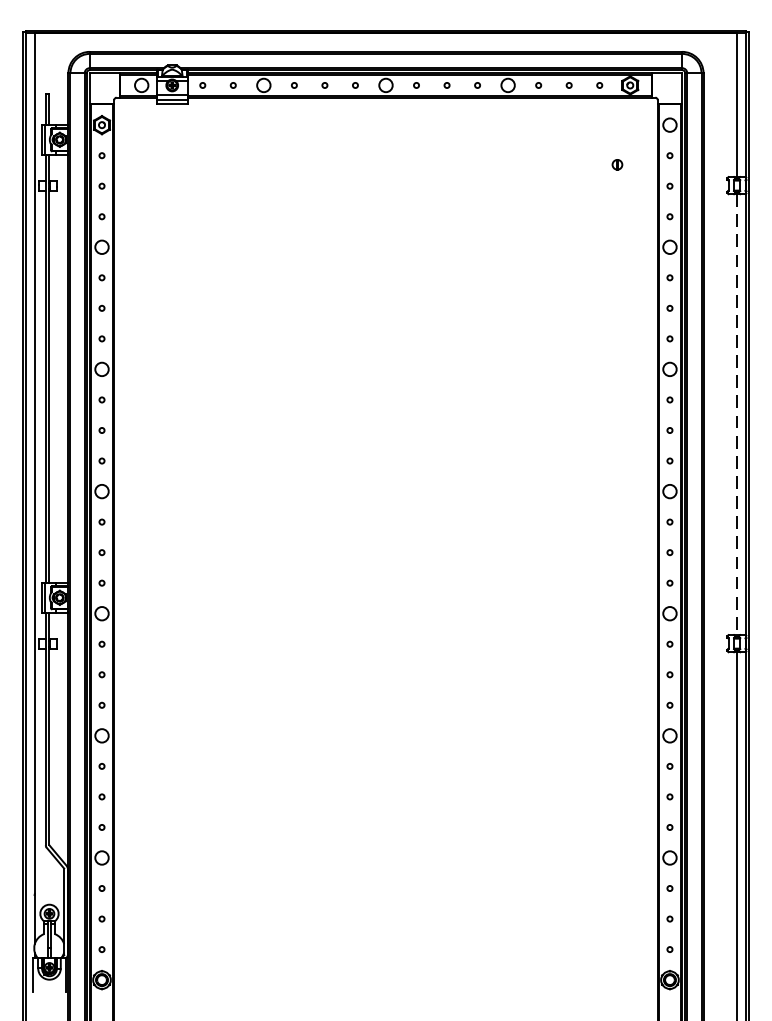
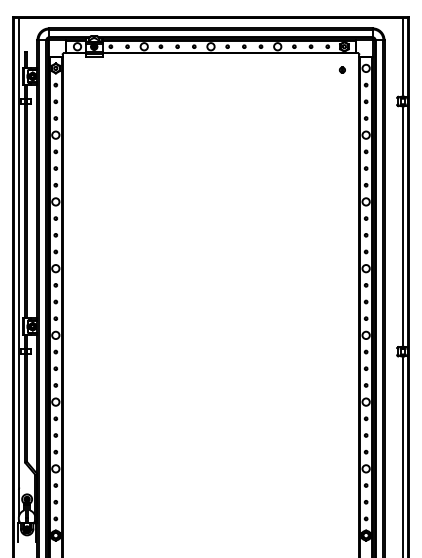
part: (617, 163) -> (342, 69), moved
line: (736, 416) -> (402, 227), dashed -> solid

